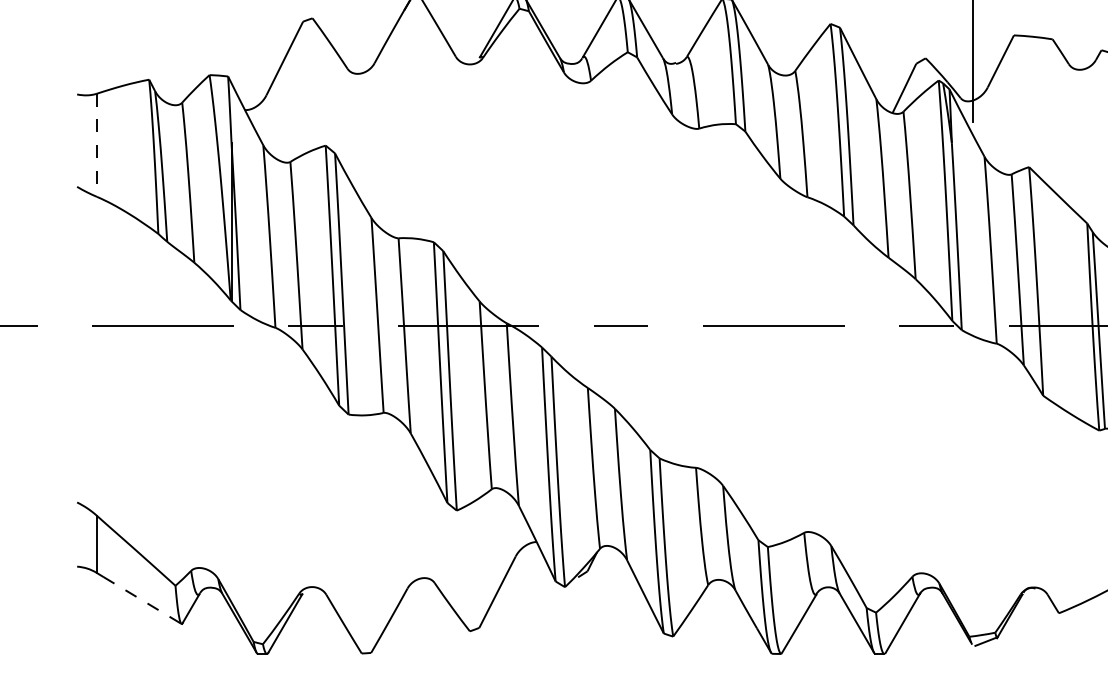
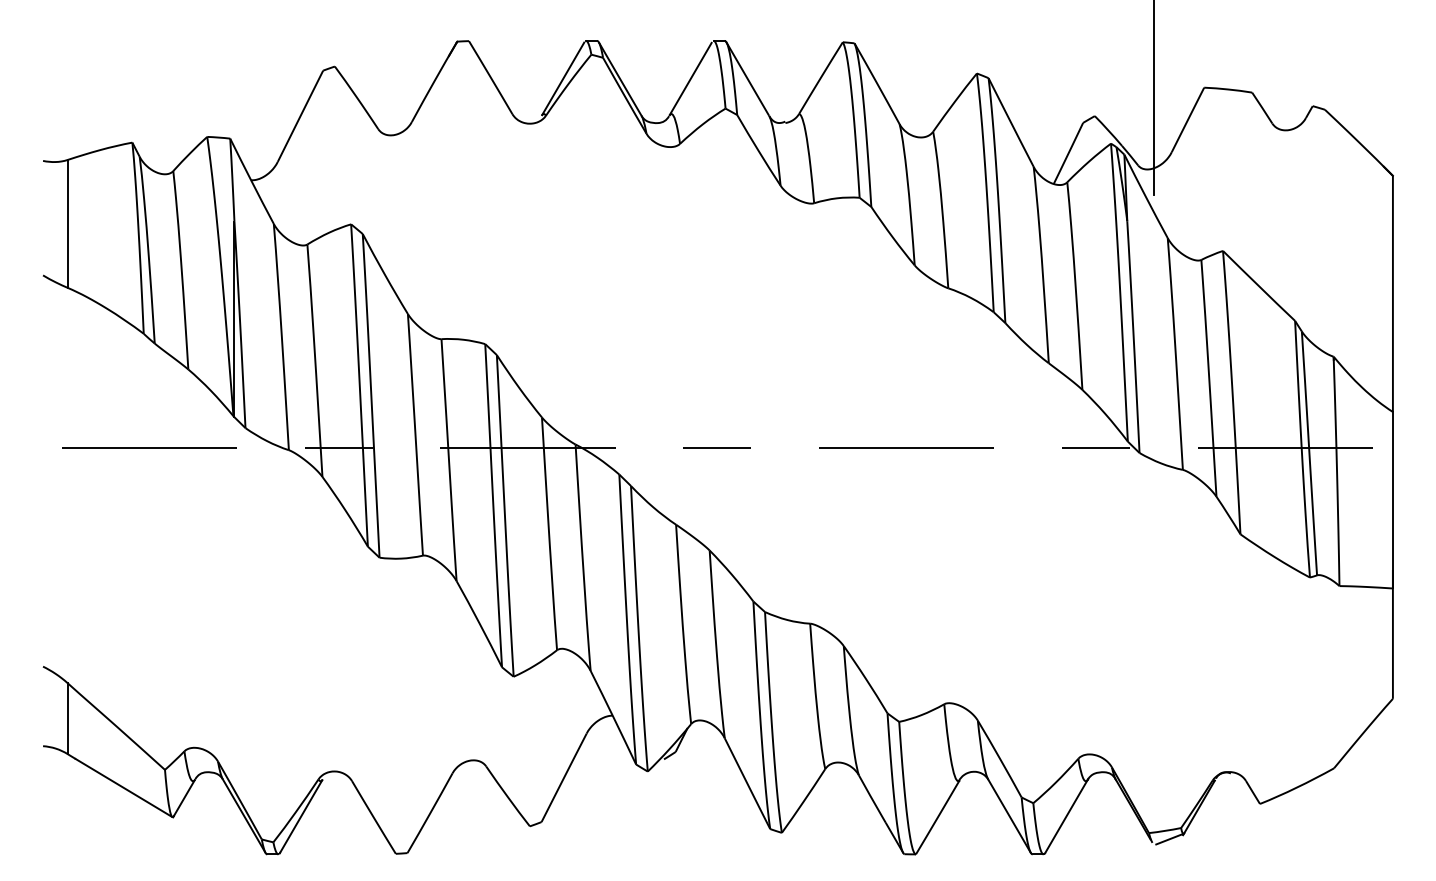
line: (96, 144) -> (67, 223), dashed -> solid
line: (142, 600) -> (124, 788), dashed -> solid

